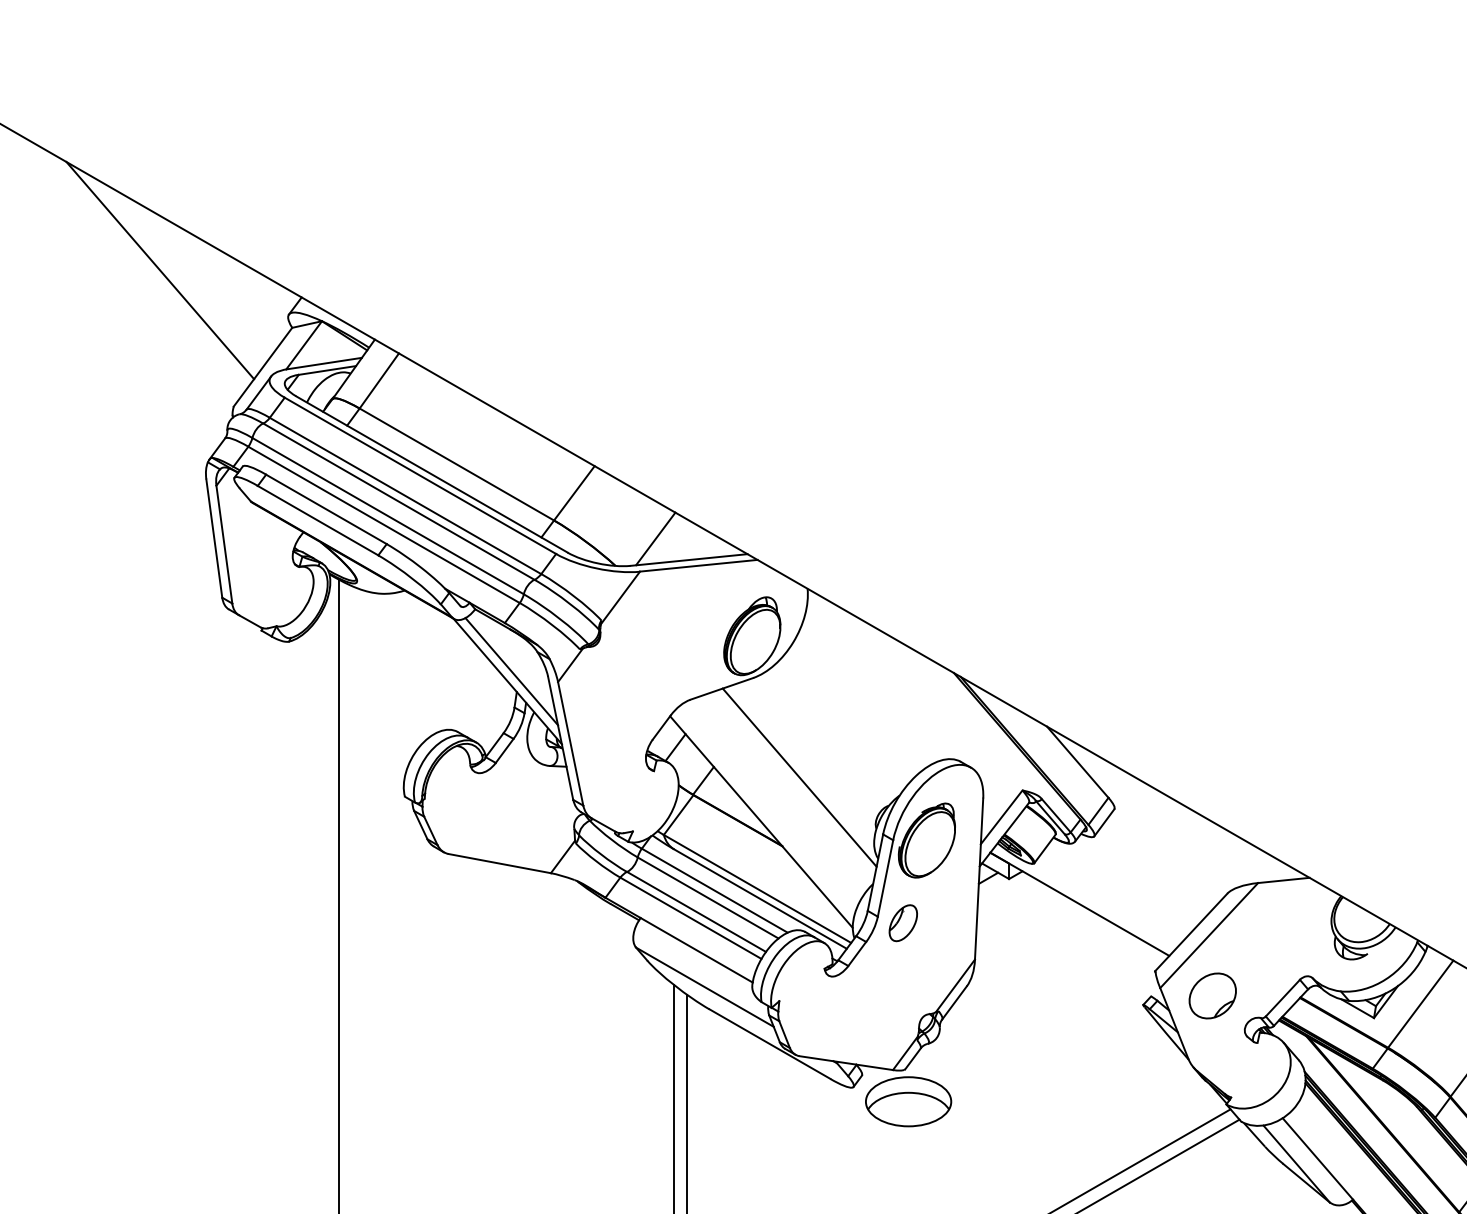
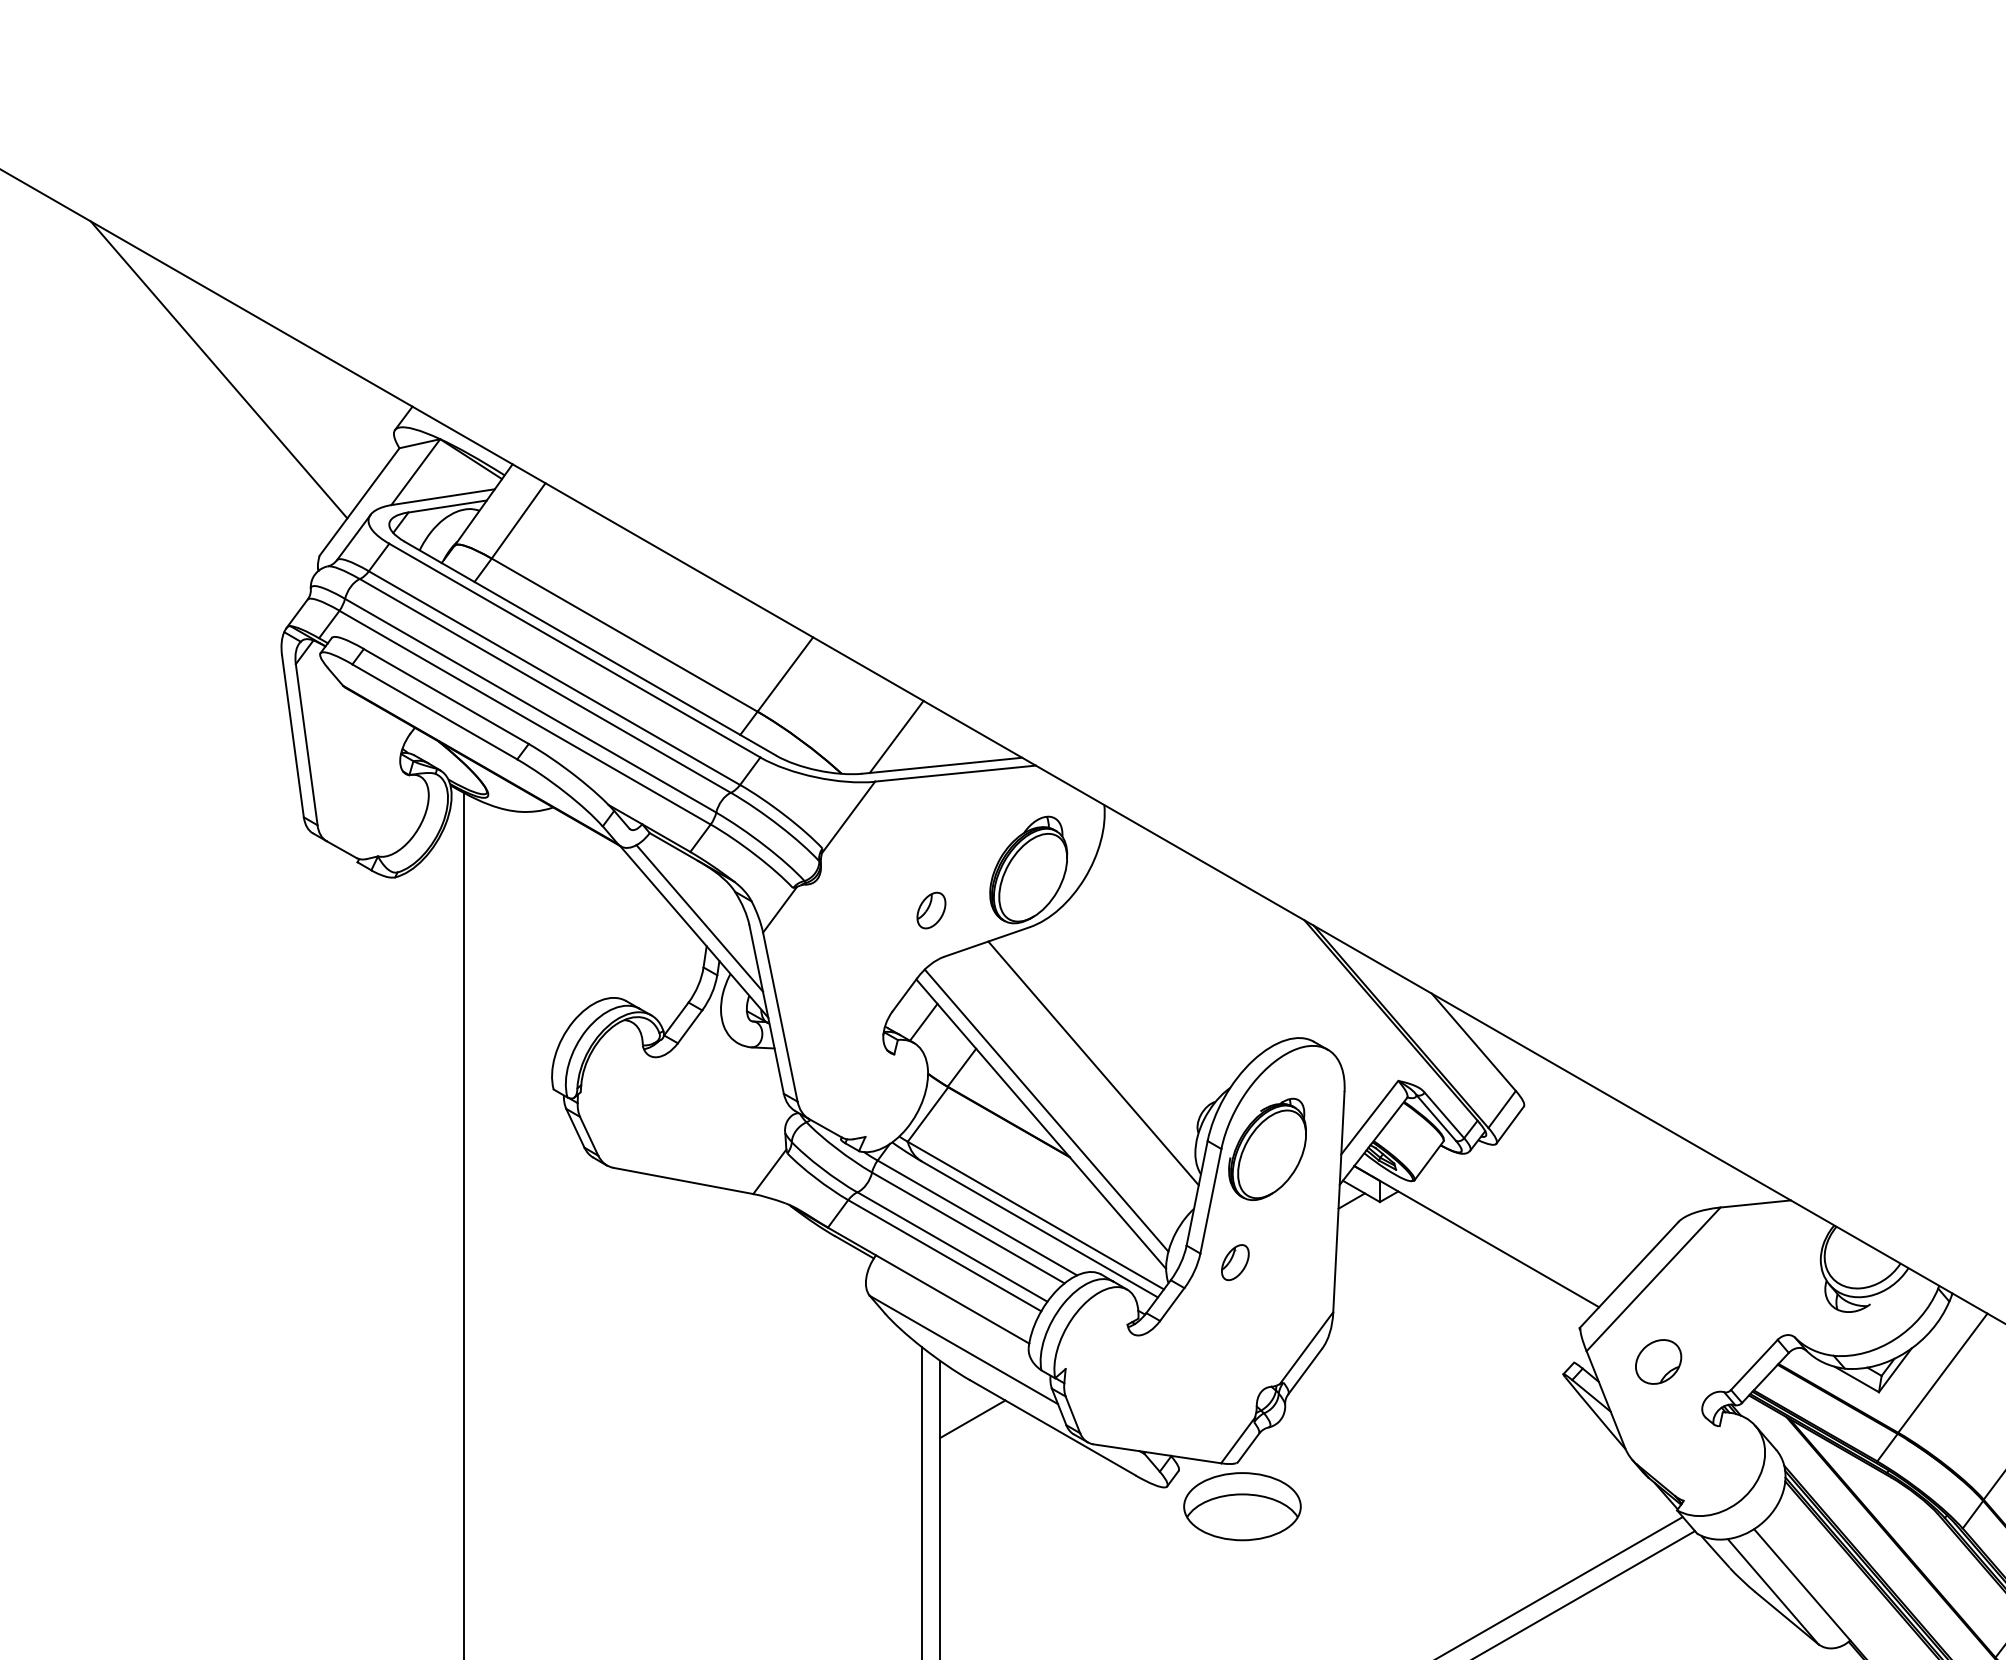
part: (681, 665) -> (931, 910), added
line: (765, 812) -> (1046, 1110), added
part: (903, 923) -> (1235, 1262), size x0.71
part: (1212, 995) -> (1658, 1361), size x0.71
line: (711, 1038) -> (972, 1419), added

